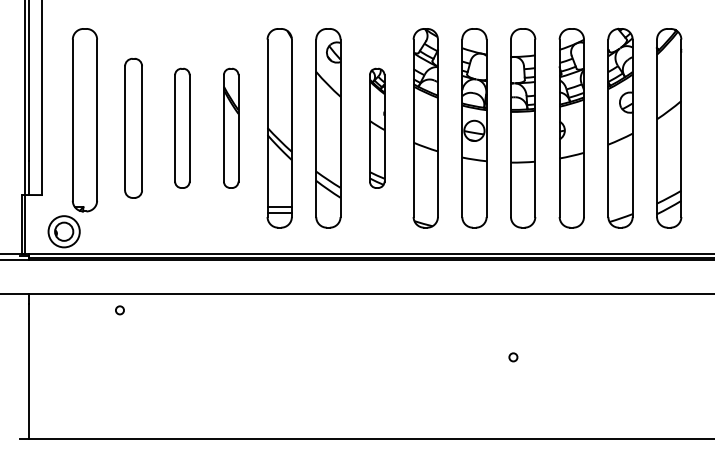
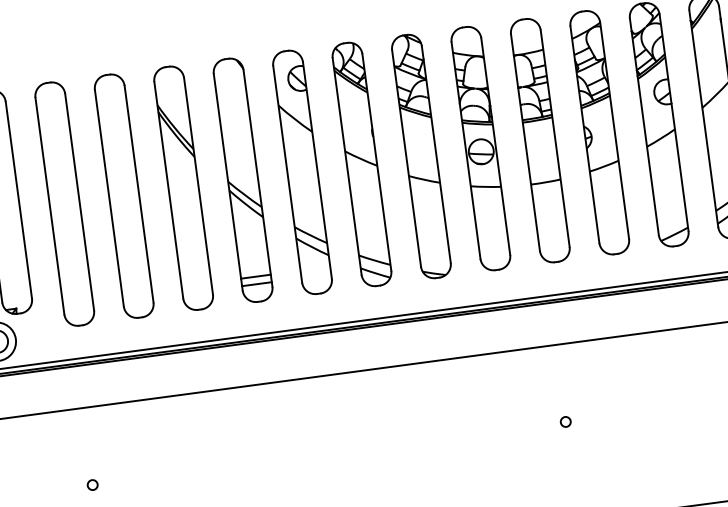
part: (133, 128) -> (64, 204), size x1.43
part: (182, 128) -> (124, 196), size x1.67
part: (231, 128) -> (184, 188), size x1.67
part: (377, 128) -> (362, 164), size x1.67
circle: (119, 310) -> (92, 485), moved

